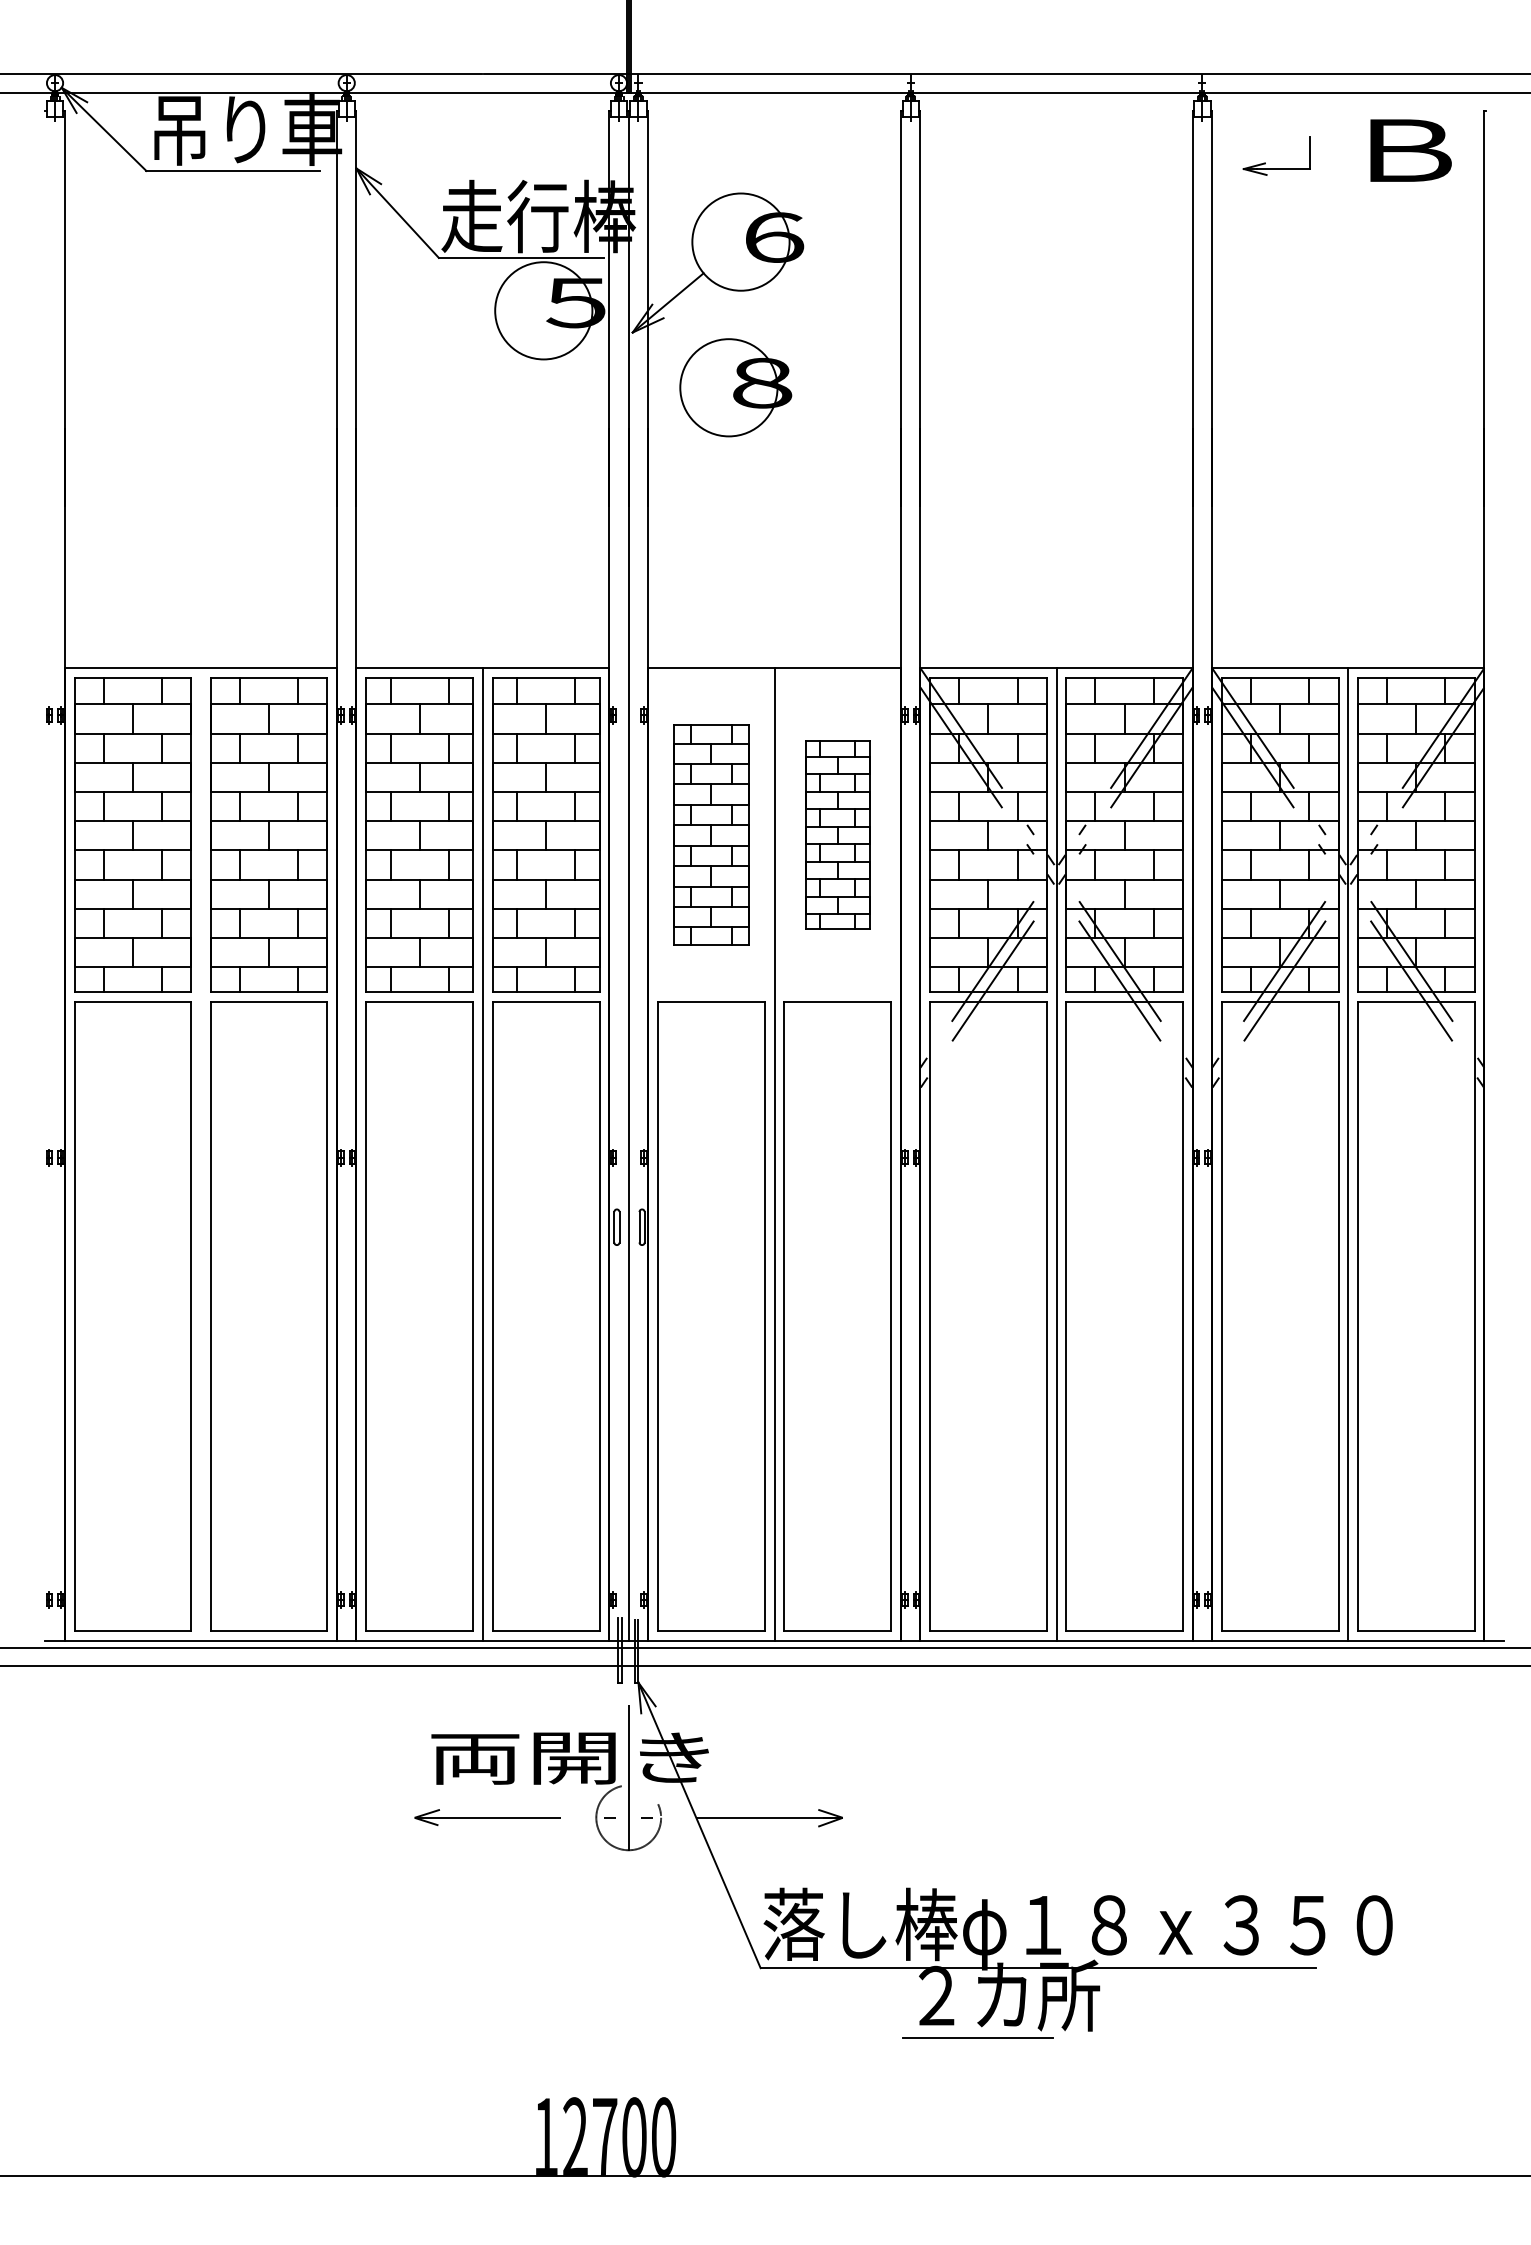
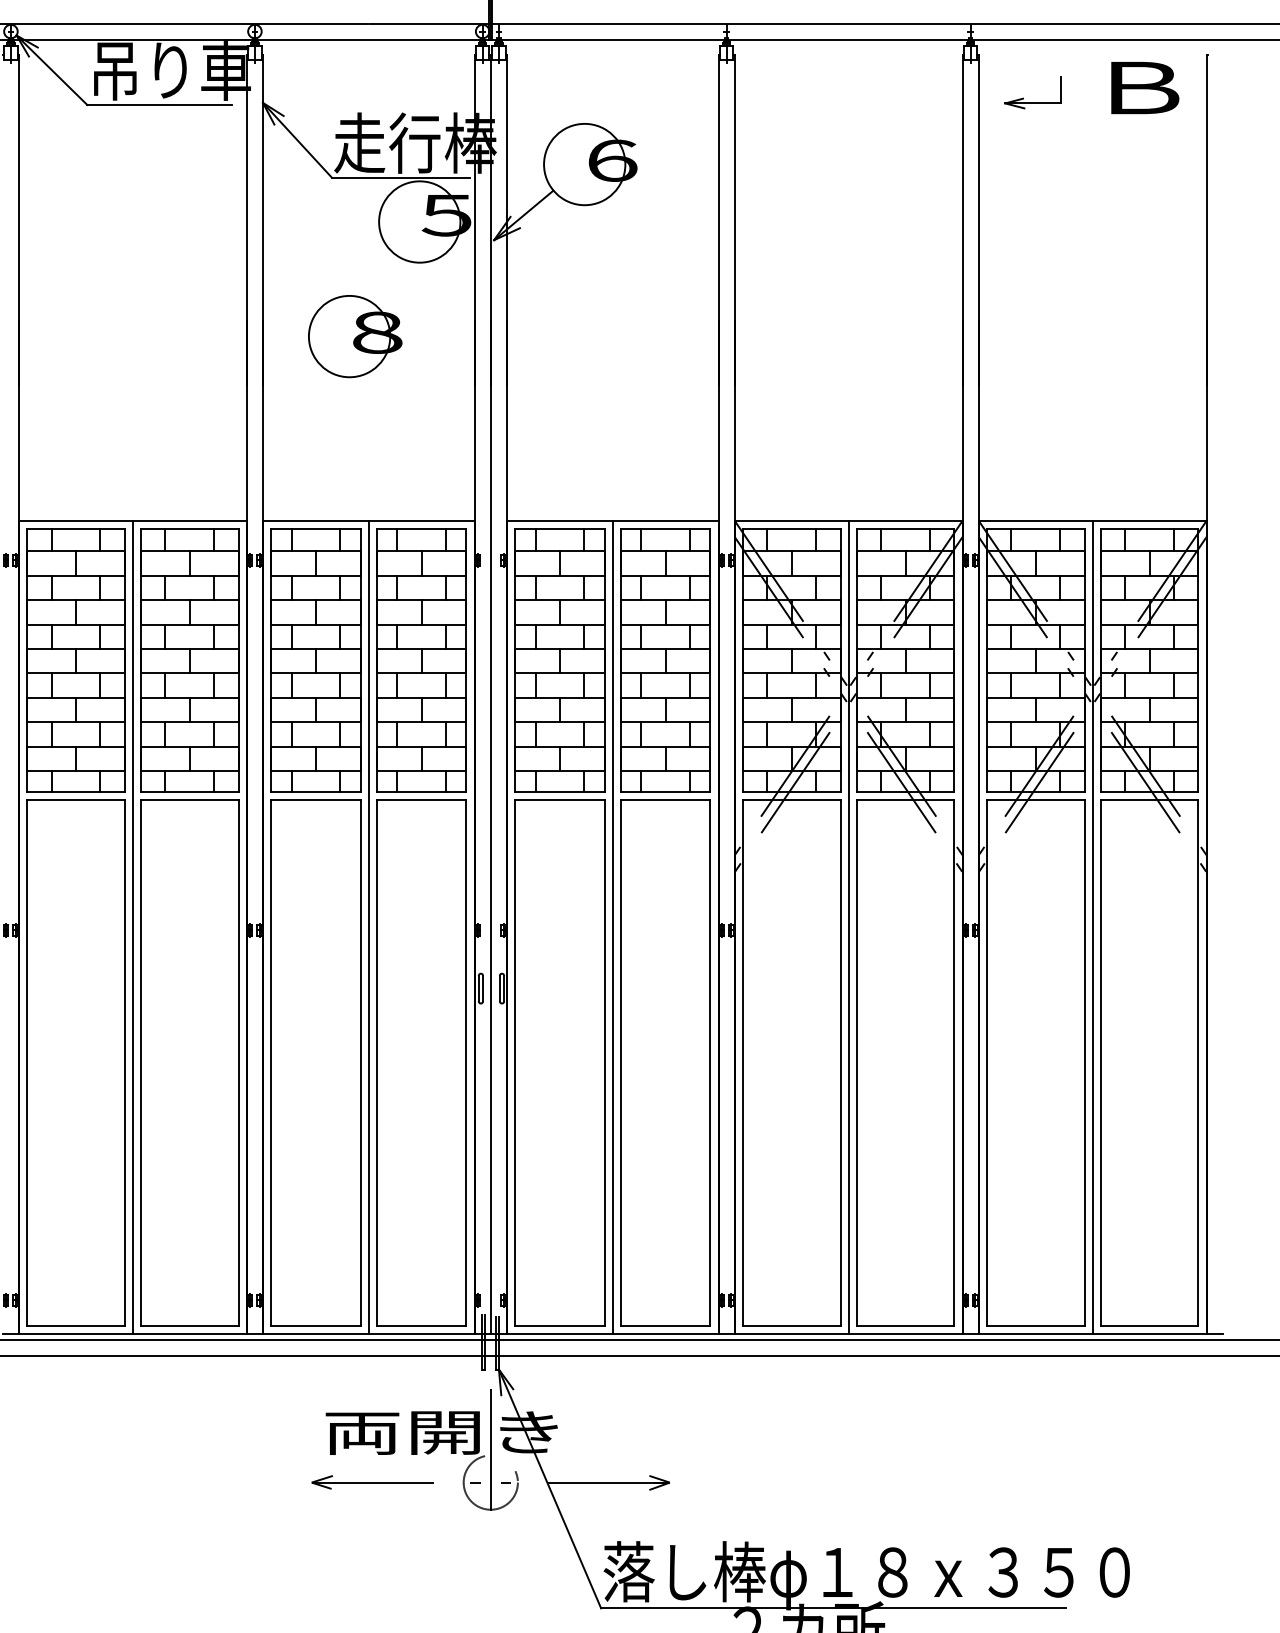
part: (735, 387) -> (355, 336), moved
part: (711, 834) -> (560, 660), size x1.43
part: (837, 834) -> (665, 660), size x1.67
line: (200, 1154) -> (132, 927), added

